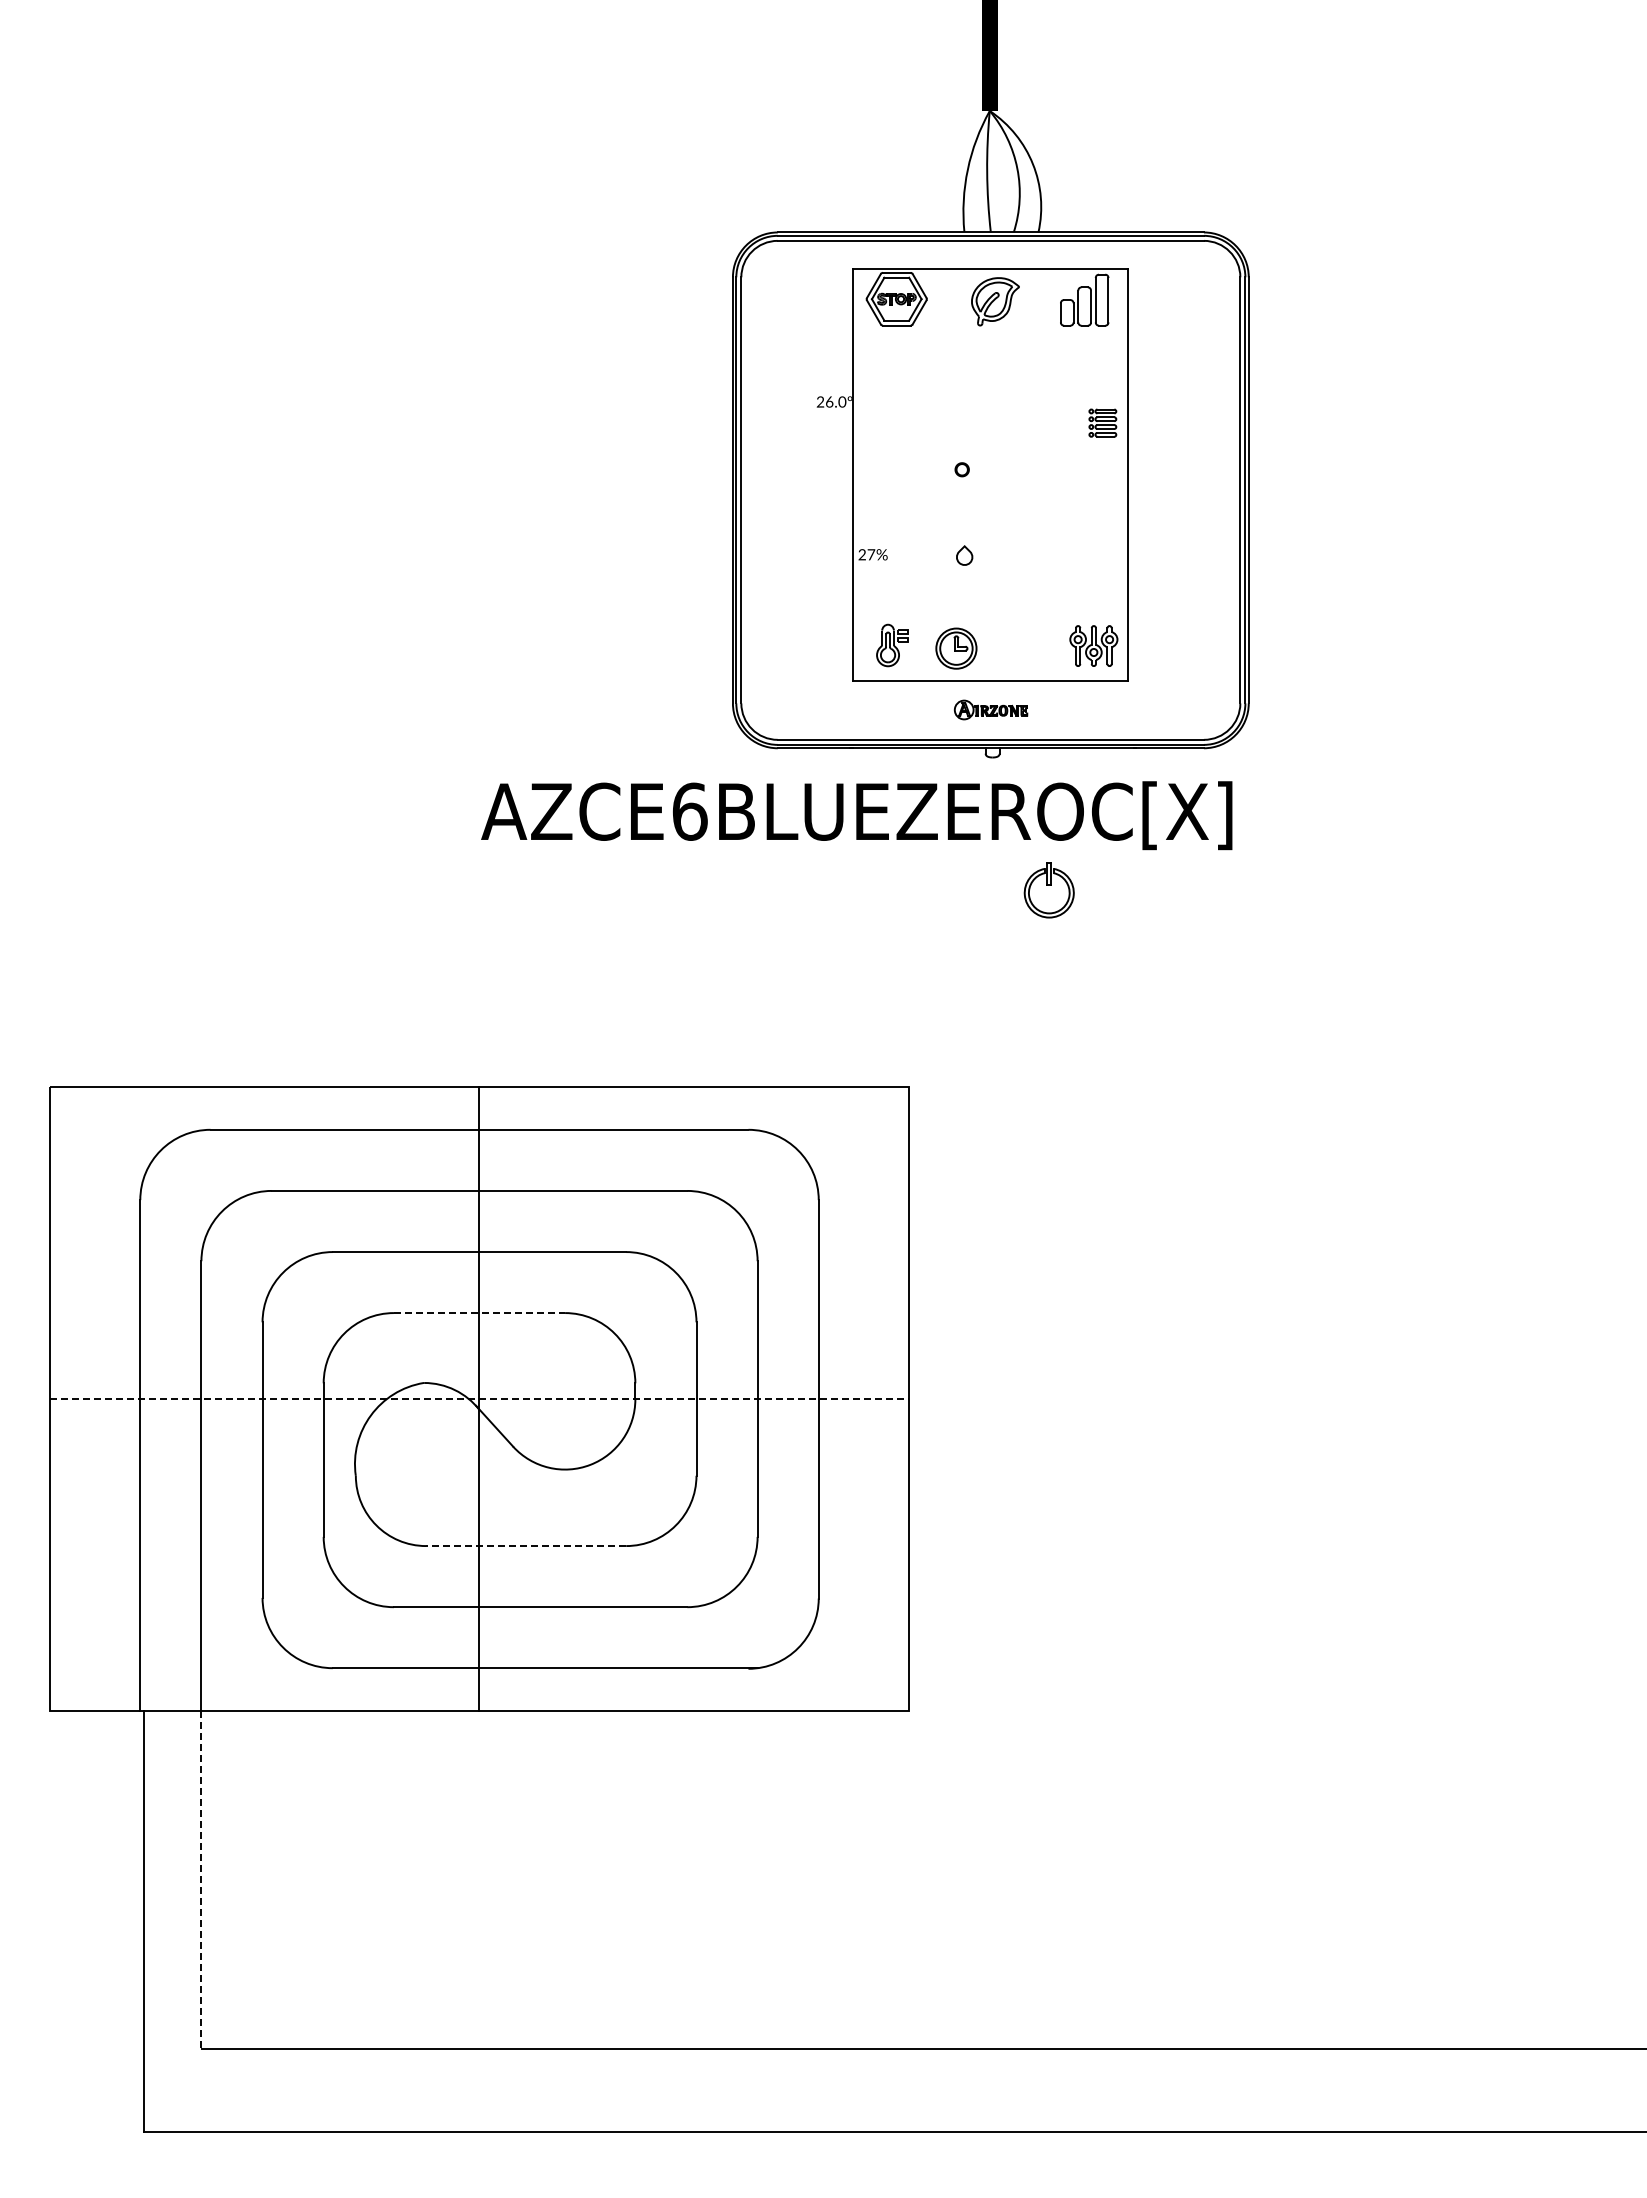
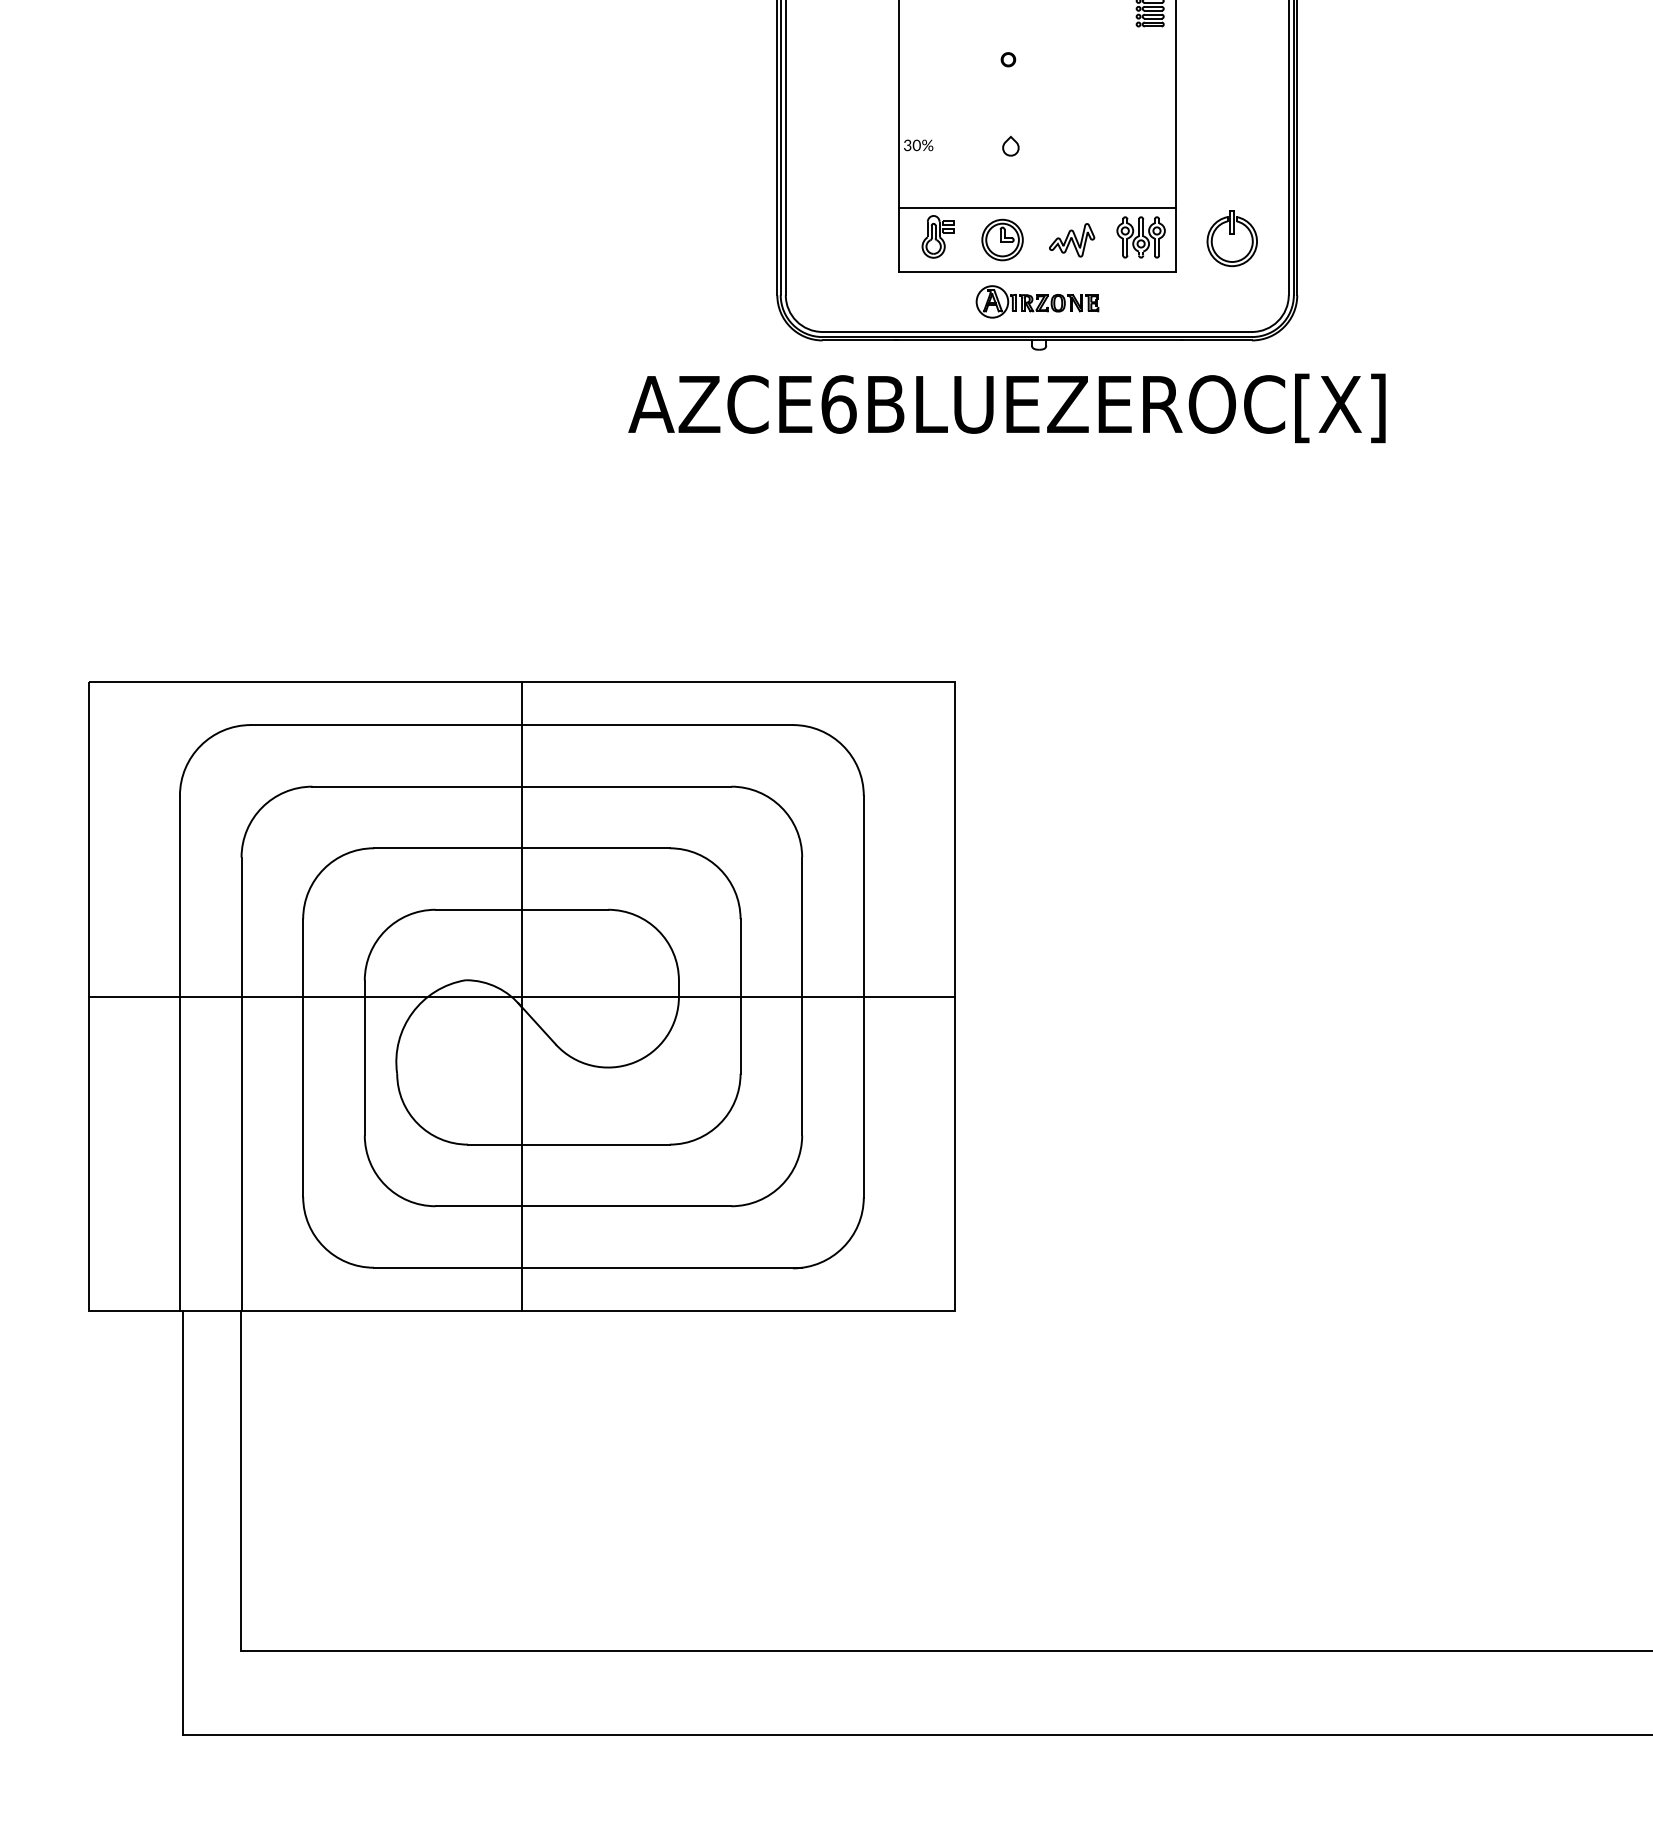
text: (866, 554) -> (911, 145), 27% -> 30%
line: (990, 617) -> (1036, 208), added
part: (1025, 648) -> (1072, 239), added
part: (990, 709) -> (1036, 301), size x1.67
text: (856, 815) -> (1006, 408), moved
part: (1048, 890) -> (1231, 238), moved
line: (479, 1313) -> (521, 910), dashed -> solid
line: (479, 1399) -> (521, 996), dashed -> solid
line: (525, 1546) -> (568, 1145), dashed -> solid
line: (201, 1880) -> (241, 1481), dashed -> solid

